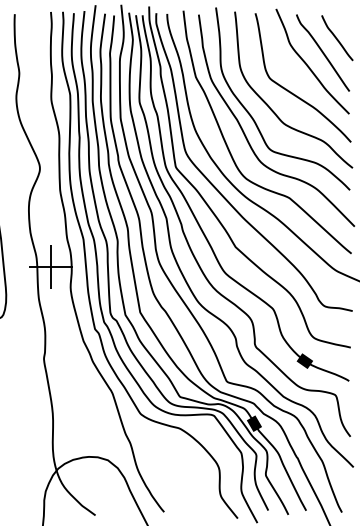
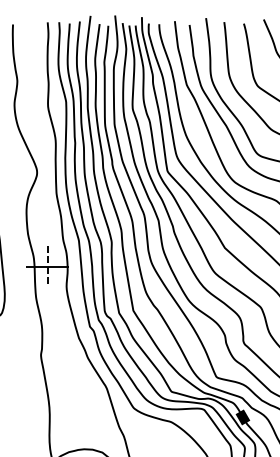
line: (50, 267) -> (47, 267), solid -> dashed

